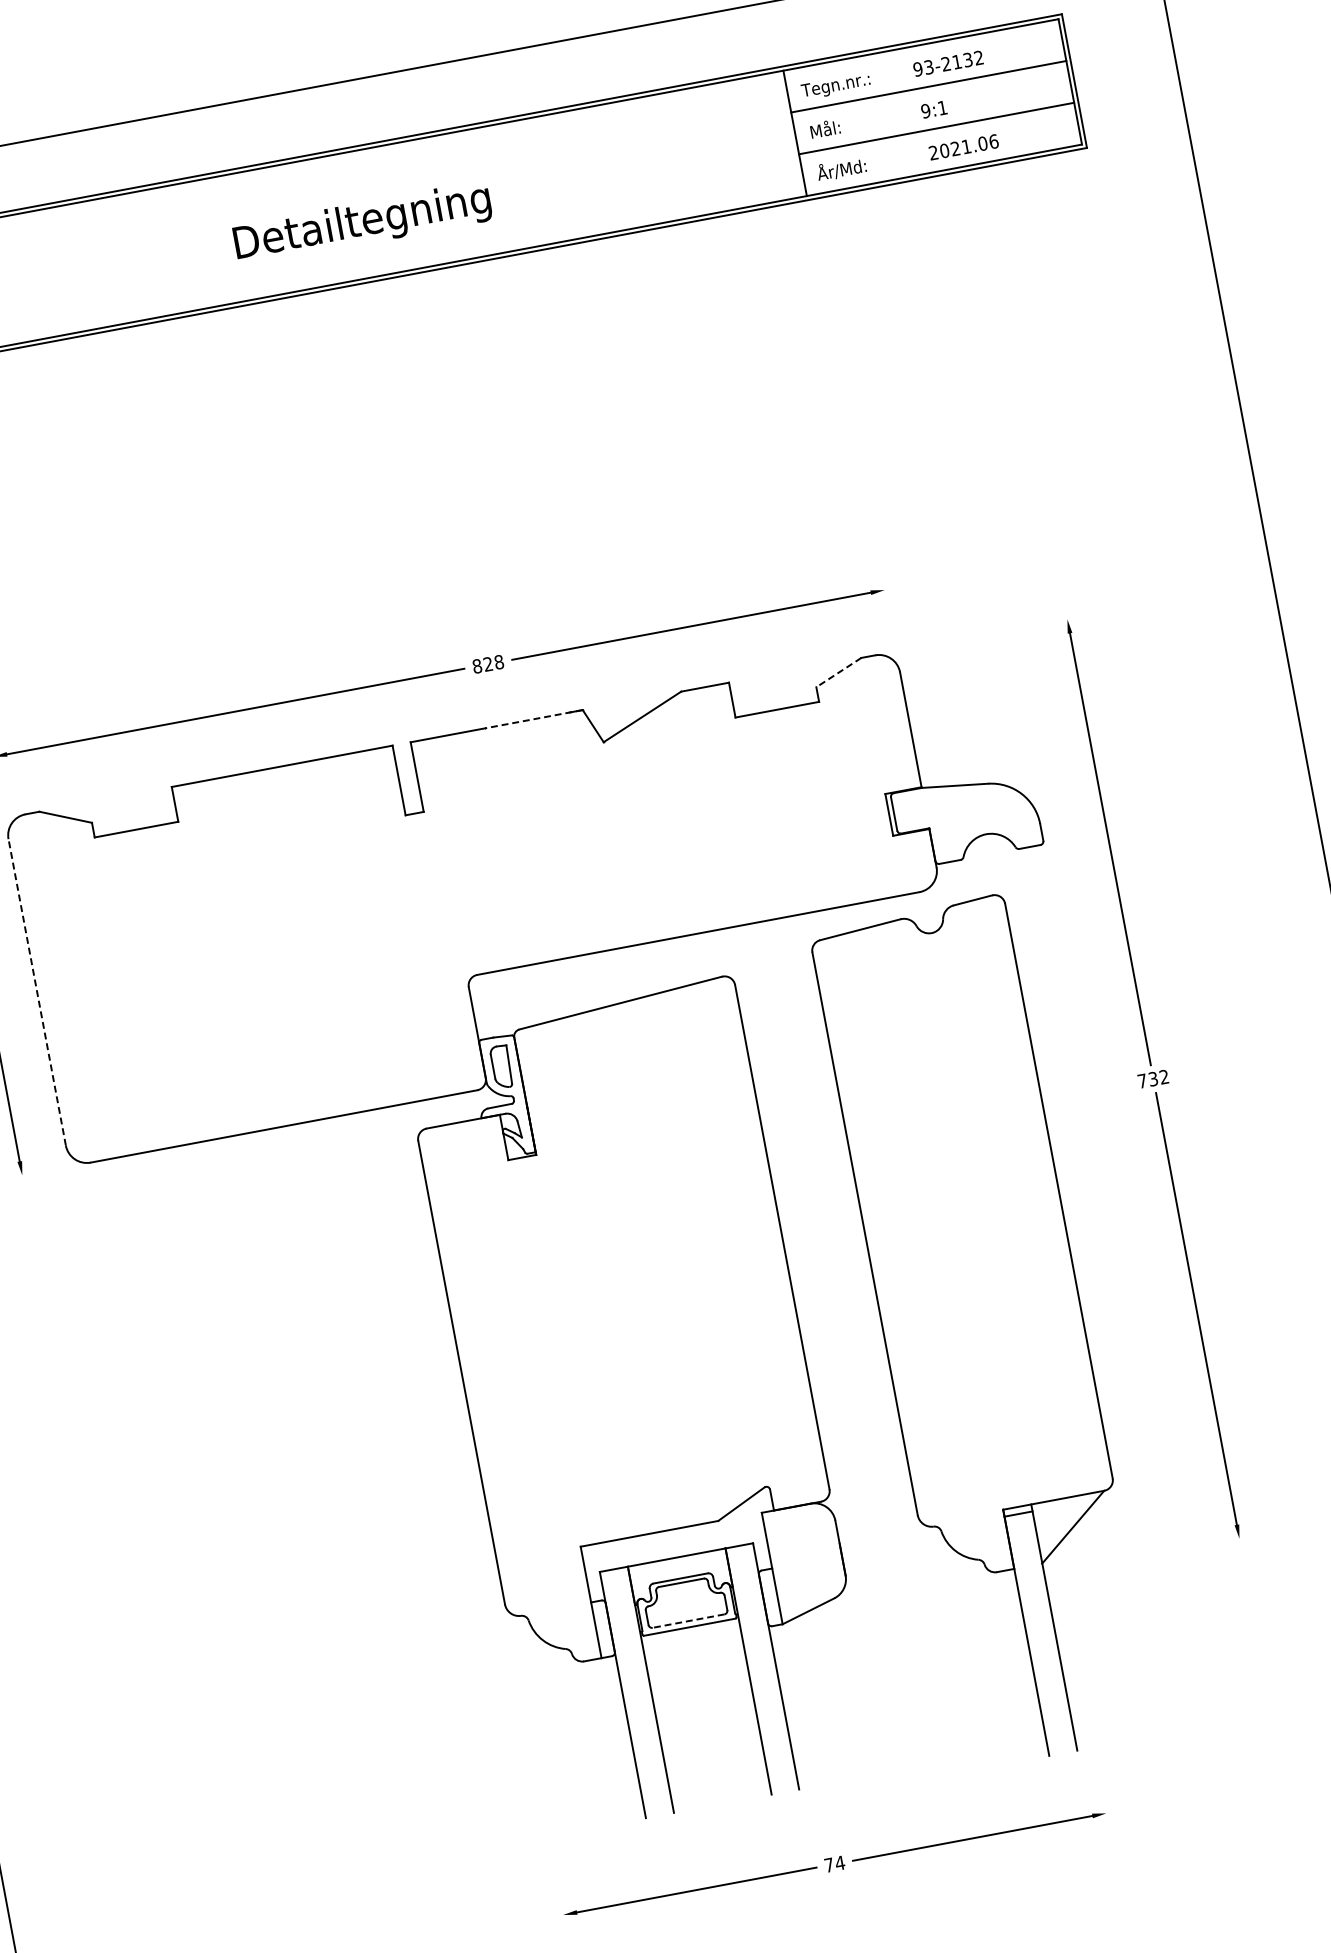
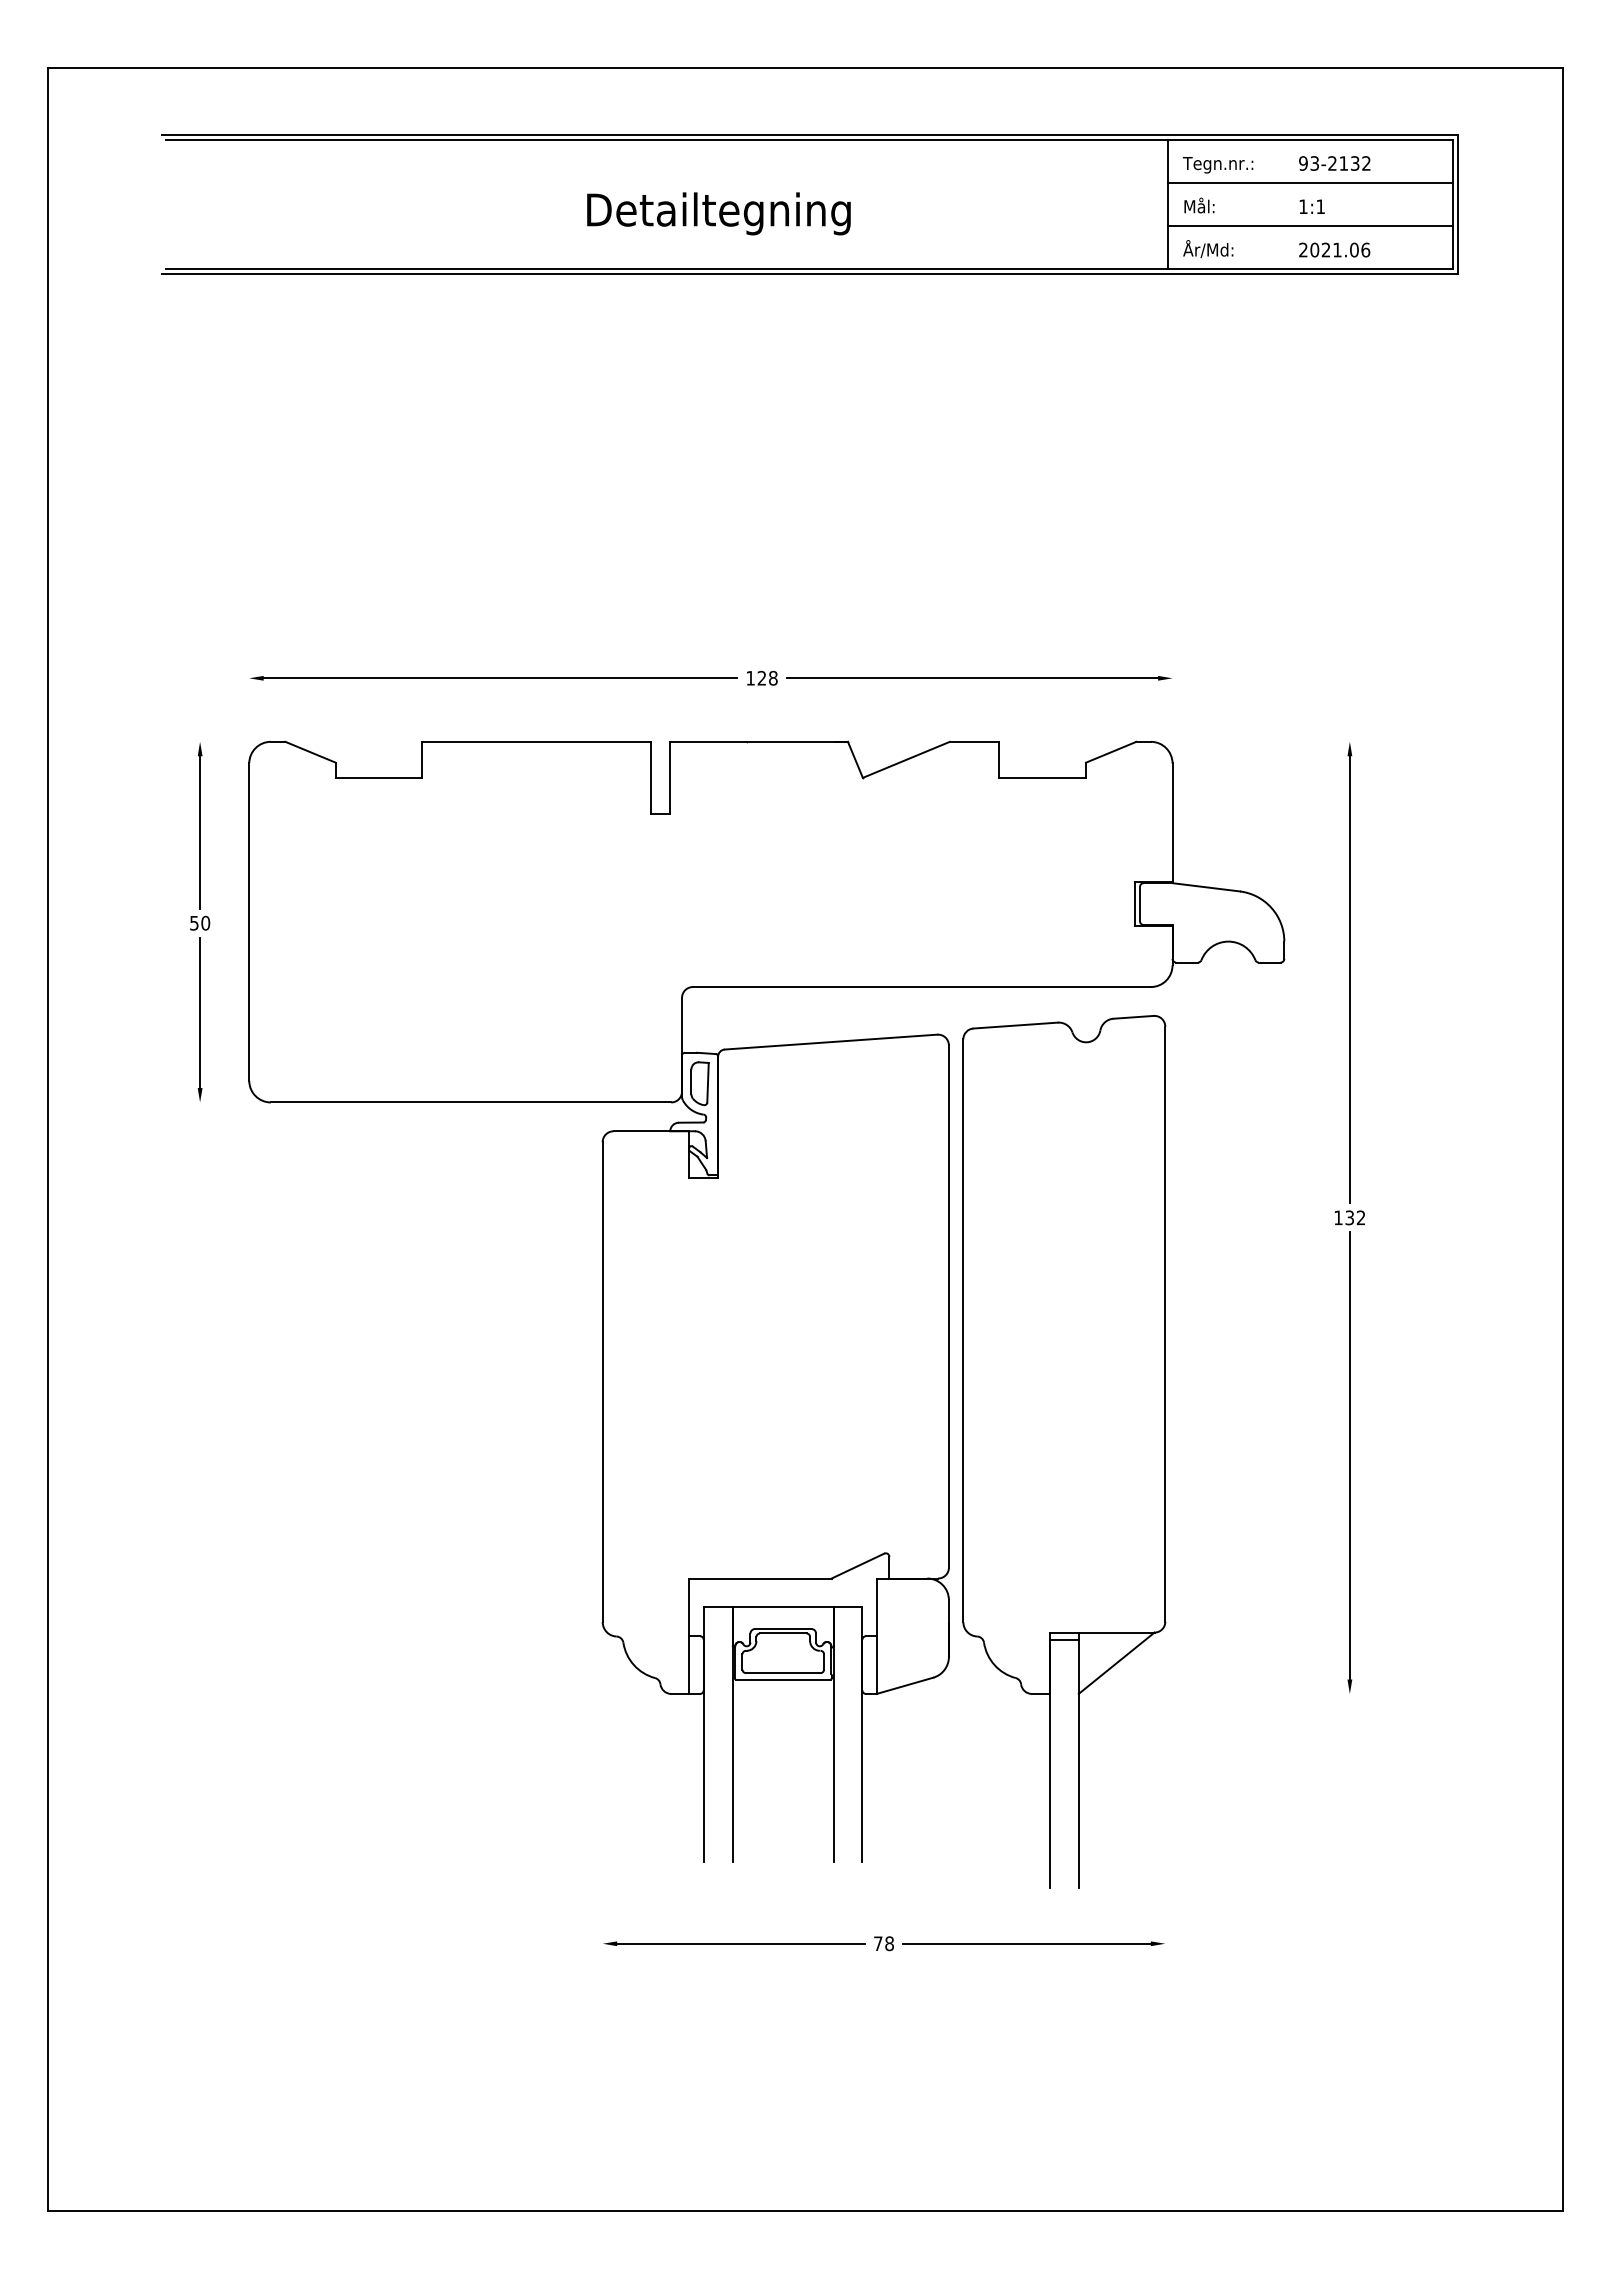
text: (925, 110) -> (1303, 206), 9:1 -> 1:1
text: (477, 665) -> (750, 677), 828 -> 128
line: (838, 672) -> (1110, 752), dashed -> solid
line: (533, 719) -> (796, 741), dashed -> solid
line: (37, 992) -> (249, 922), dashed -> solid
text: (1142, 1080) -> (1338, 1217), 732 -> 132
part: (984, 1332) -> (1064, 1451), moved
line: (687, 1621) -> (782, 1673), dashed -> solid
text: (840, 1862) -> (889, 1943), 74 -> 78

